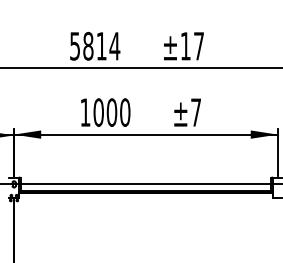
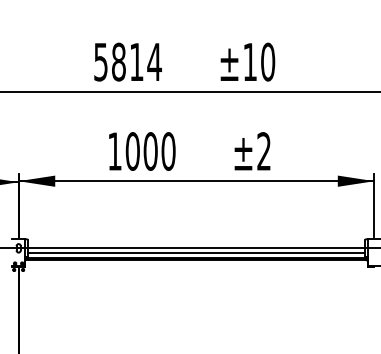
text: (199, 45) -> (268, 61), ±17 -> ±10
text: (195, 112) -> (263, 151), ±7 -> ±2
line: (145, 187) -> (196, 252), added

